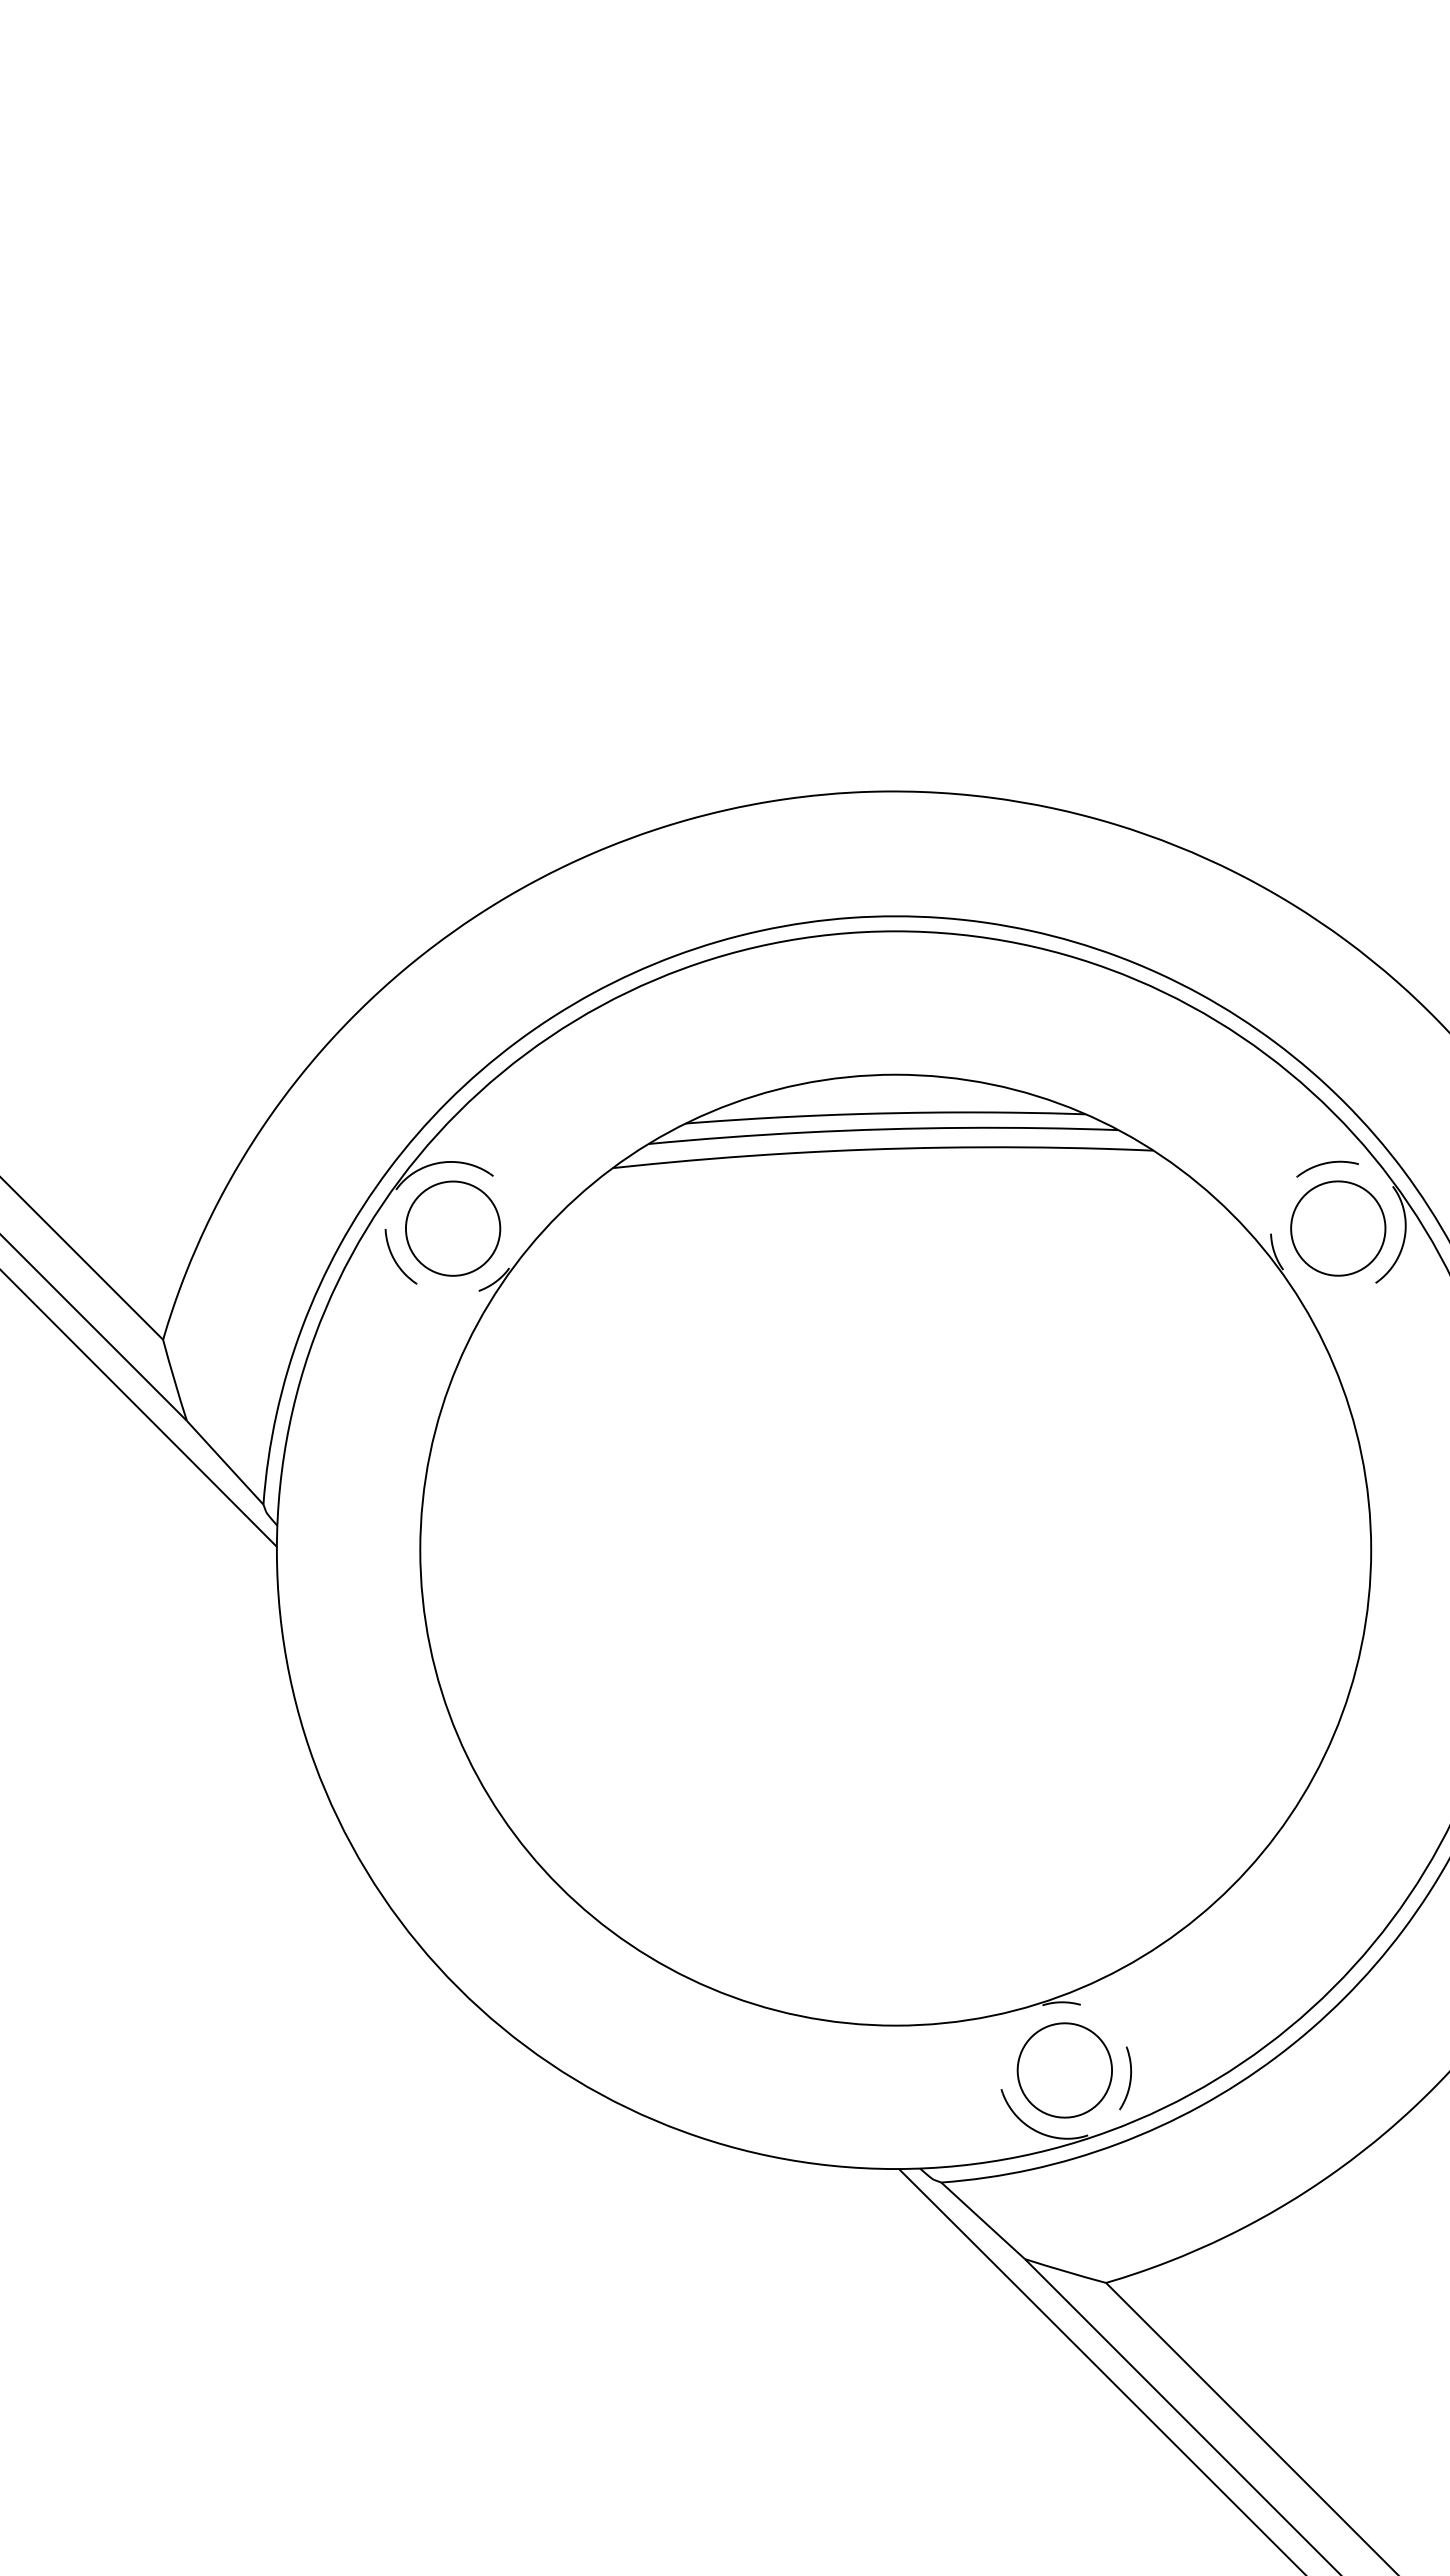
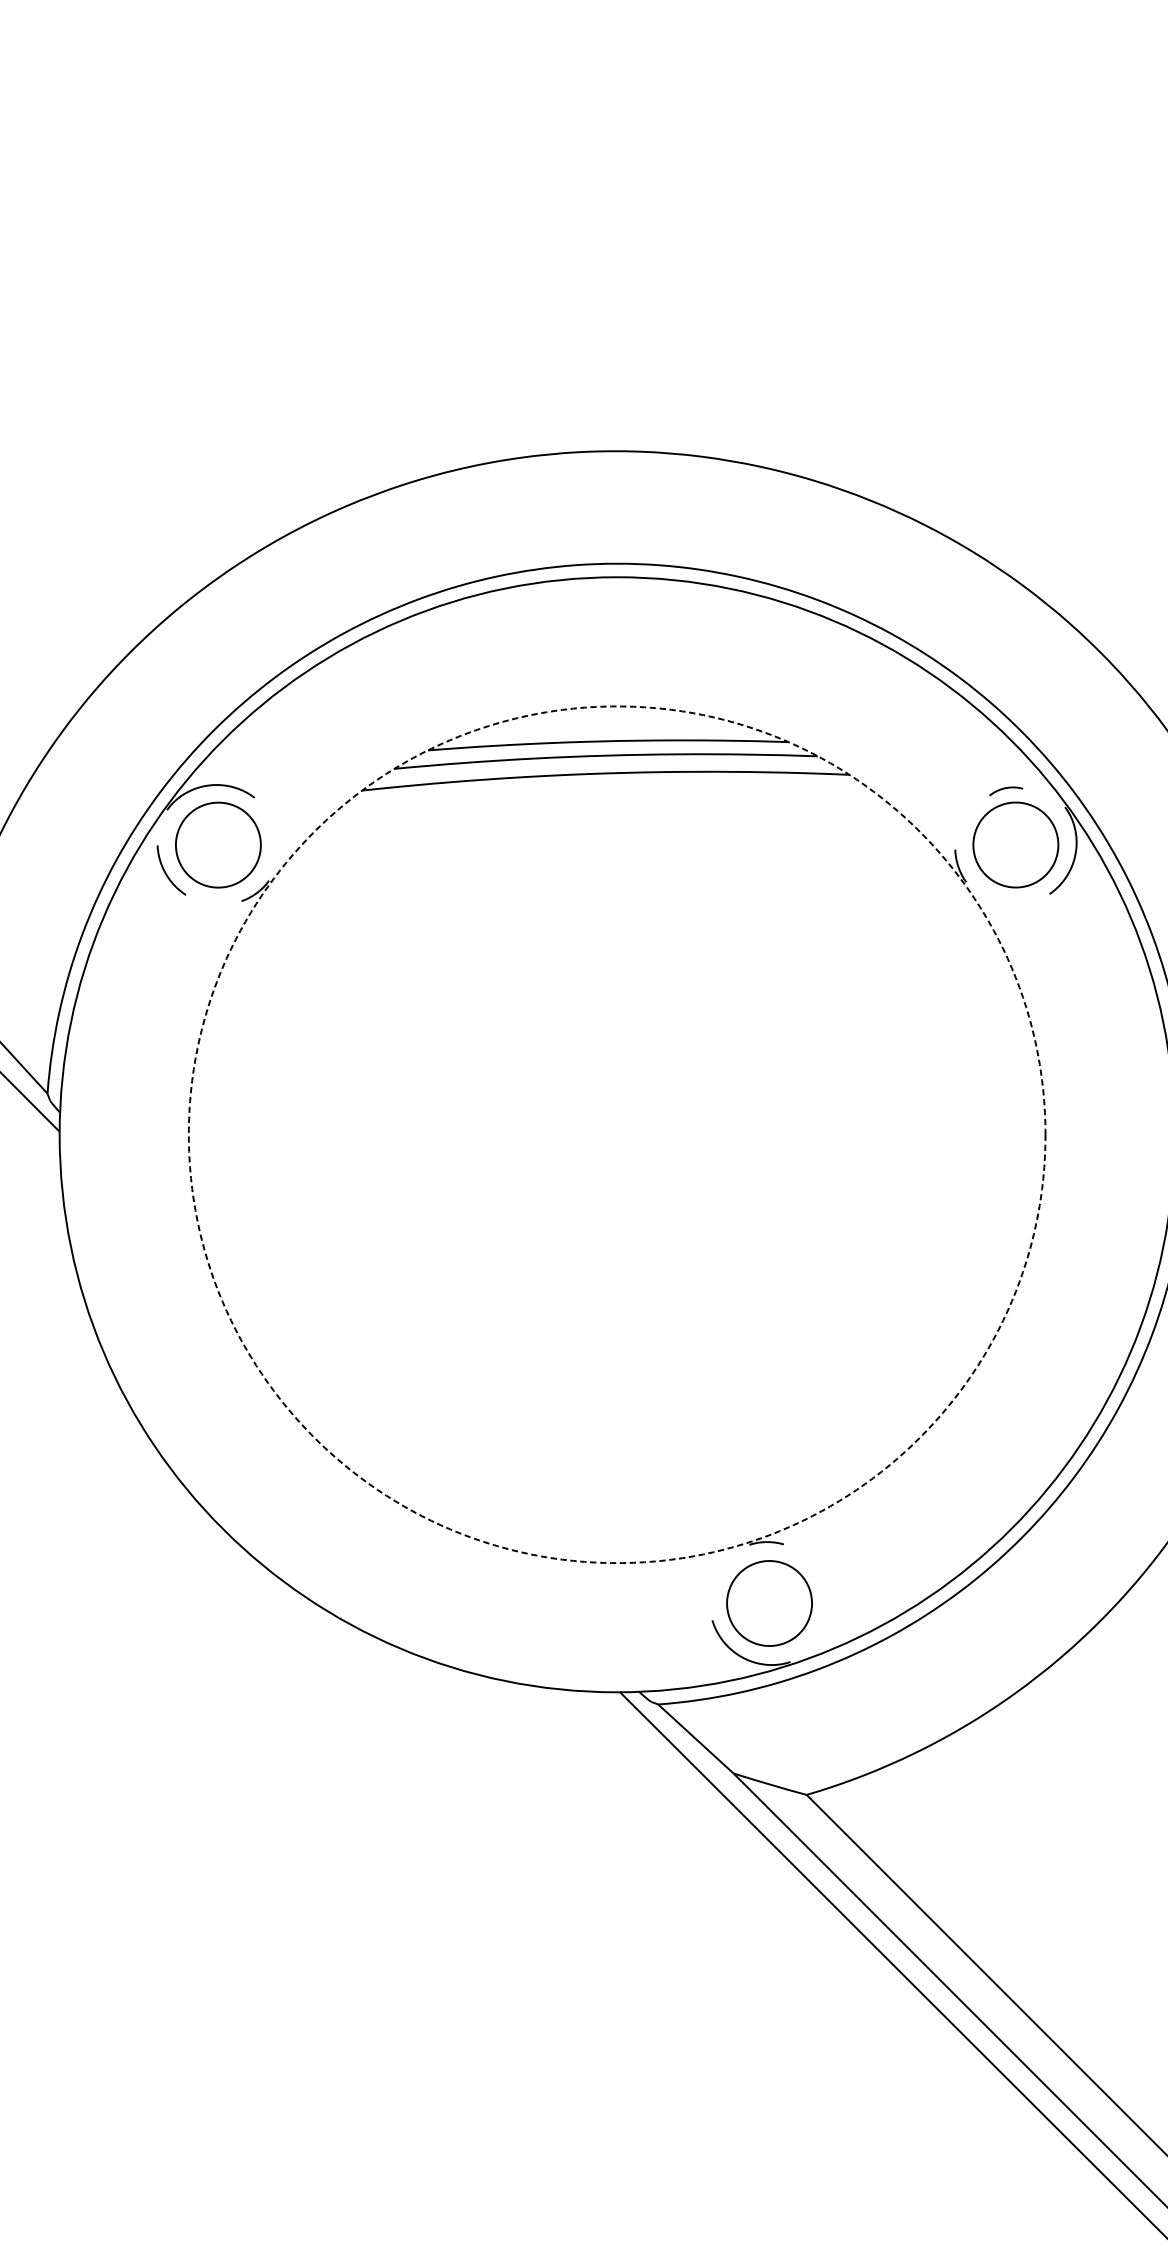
part: (1327, 1168) -> (1006, 790), size x0.6
circle: (895, 1549) -> (616, 1134), solid -> dashed
part: (1125, 2078) -> (824, 1610), removed

